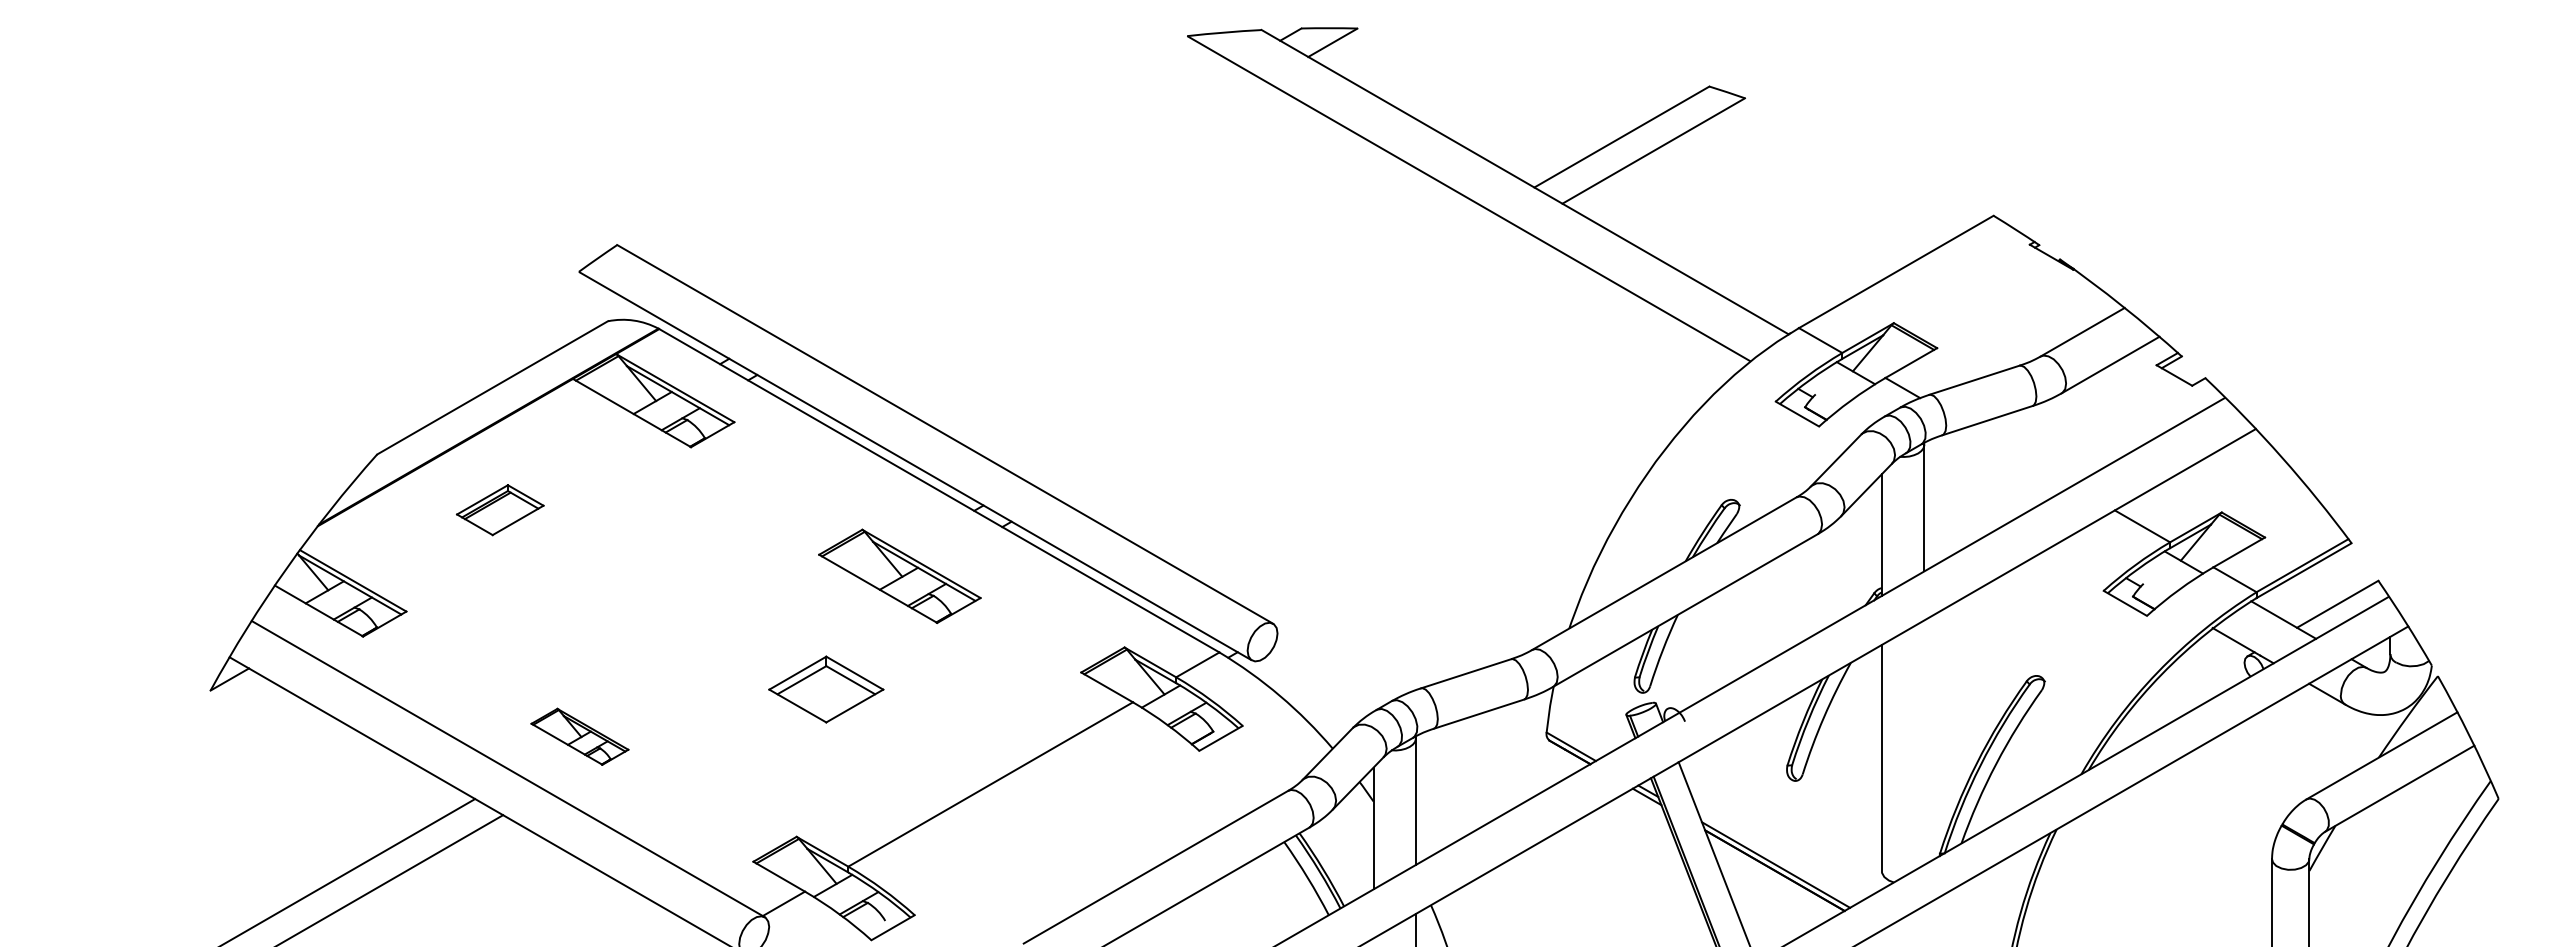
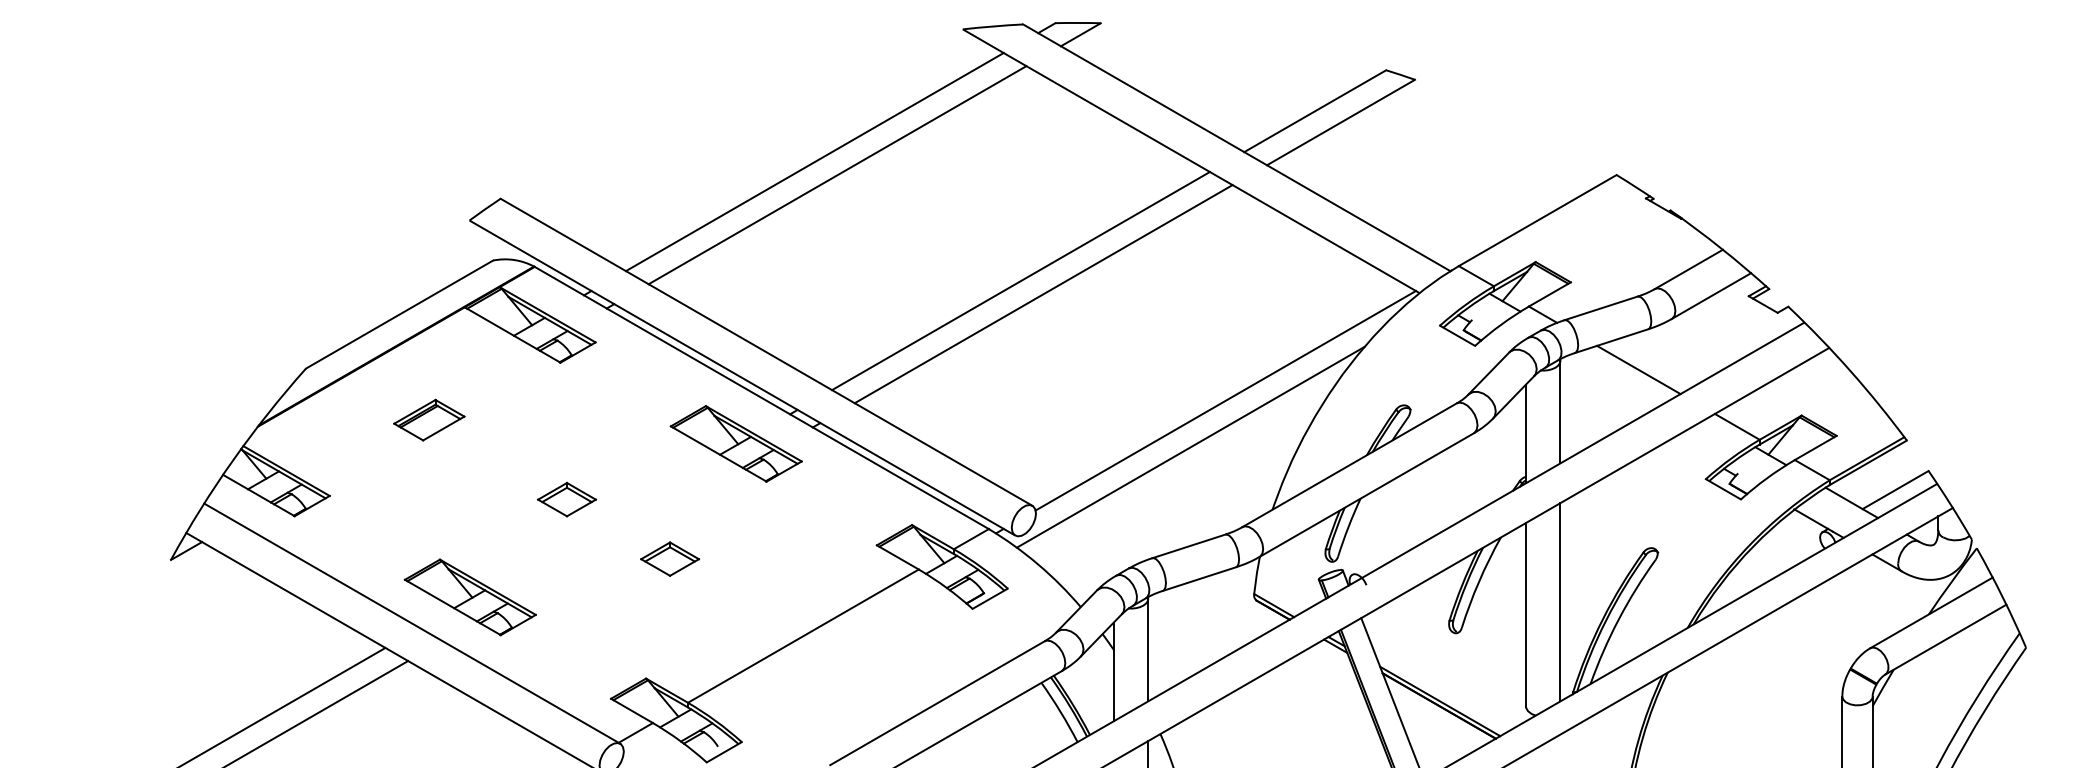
line: (1004, 199) -> (814, 161), added
line: (1032, 215) -> (837, 174), added
line: (1258, 346) -> (1020, 281), added
line: (1287, 362) -> (1044, 294), added
line: (2020, 455) -> (1638, 369), added
line: (1511, 493) -> (1225, 400), added
part: (500, 510) -> (429, 420), moved
line: (1468, 551) -> (1190, 447), added
part: (899, 575) -> (735, 443), moved
part: (698, 615) -> (566, 499), added
part: (825, 689) -> (669, 559), size x0.62
part: (579, 736) -> (470, 597), size x1.67
line: (1924, 742) -> (1560, 602), added

